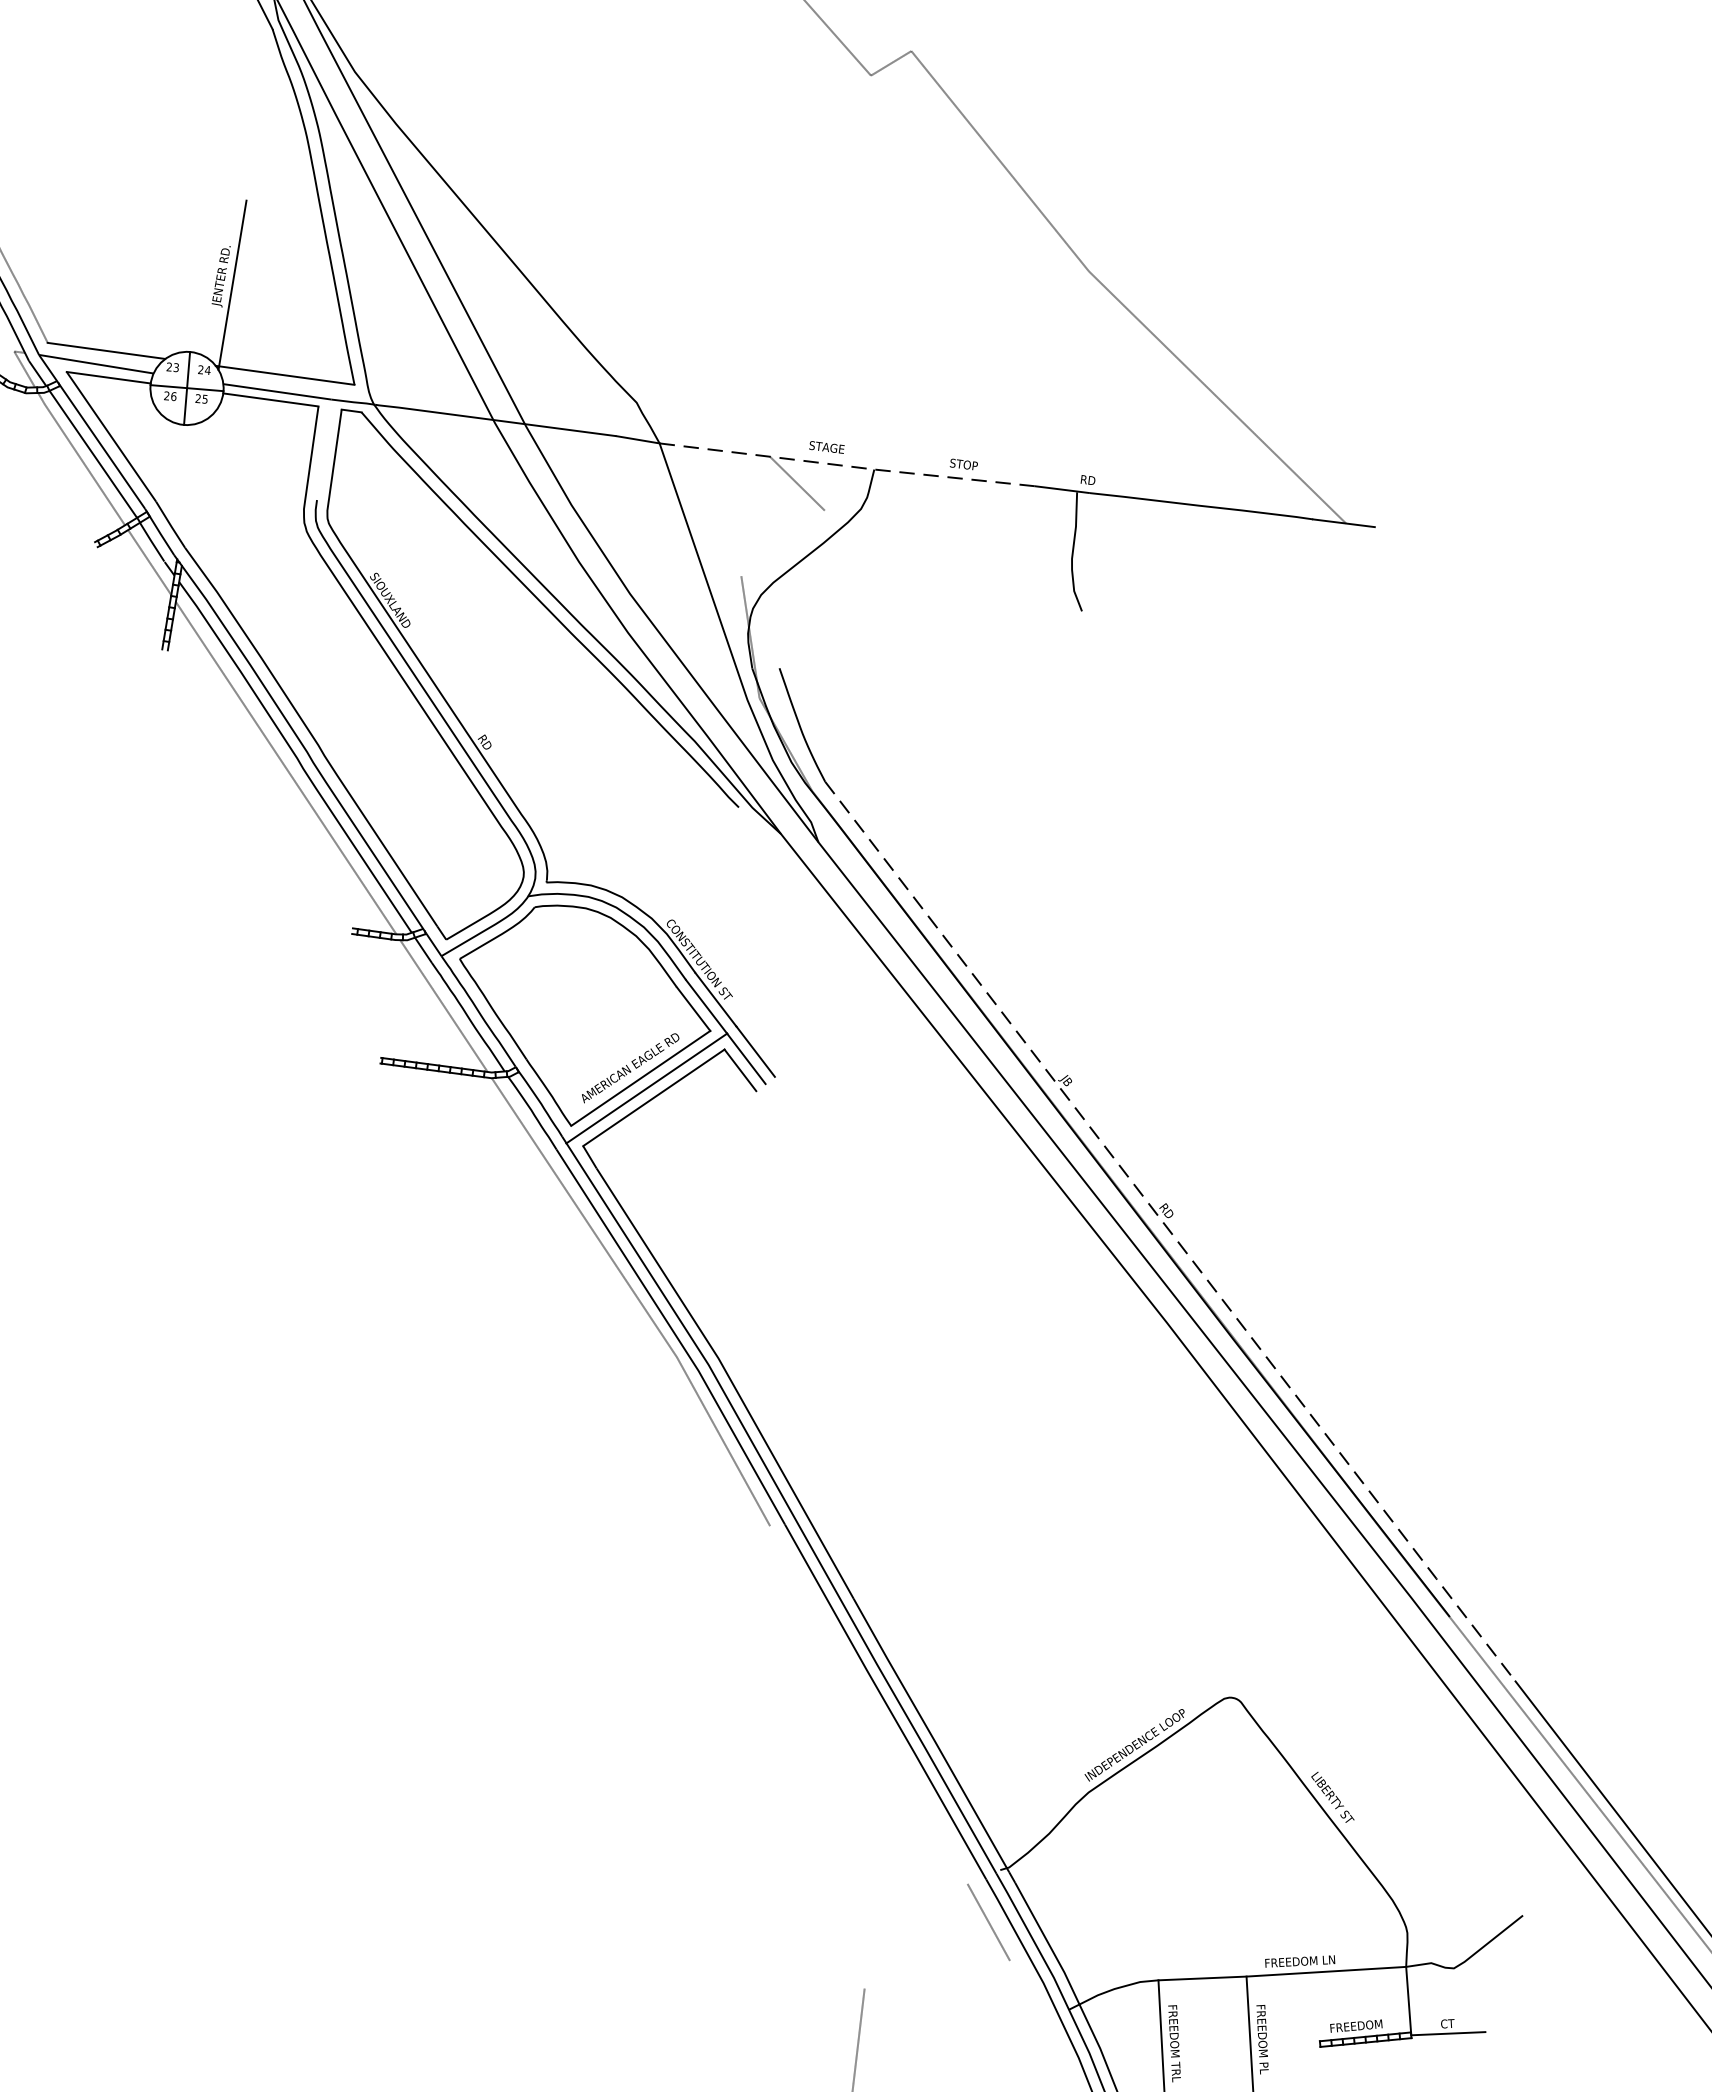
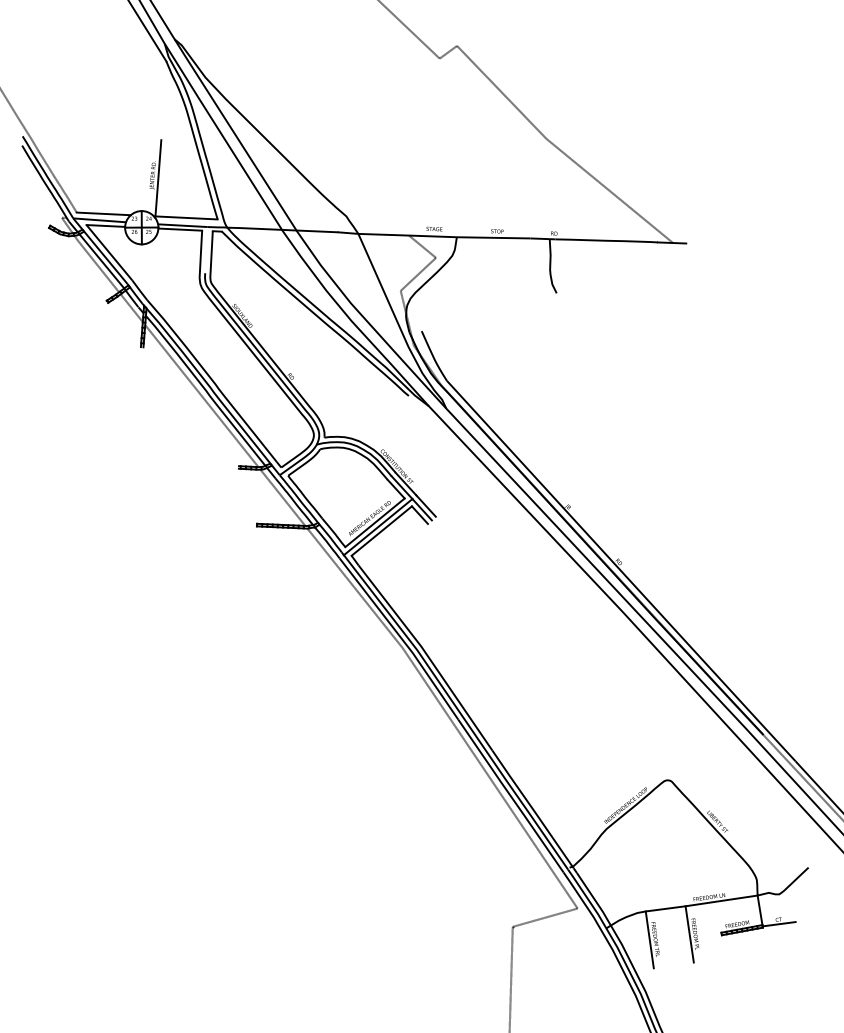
line: (847, 465) -> (444, 236), dashed -> solid
line: (783, 541) -> (418, 273), added
line: (1170, 1232) -> (621, 571), dashed -> solid
line: (869, 1703) -> (503, 797), added
line: (935, 1974) -> (544, 917), added

